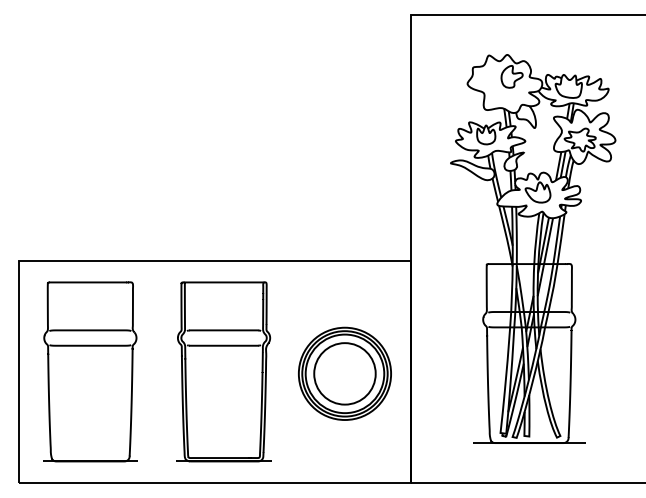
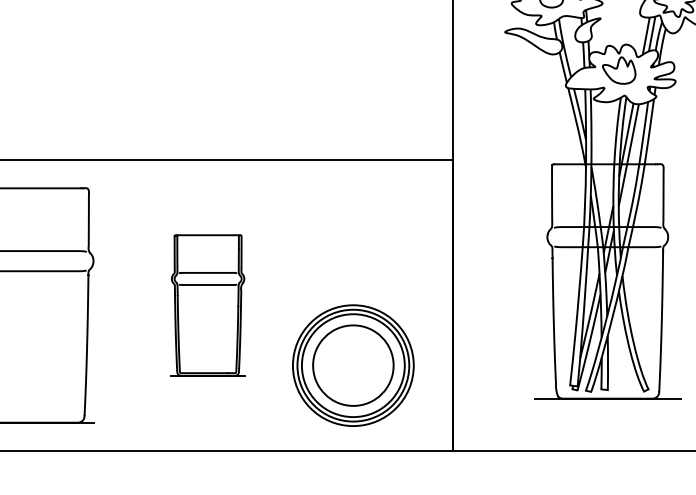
part: (223, 371) -> (207, 304), size x0.6
part: (344, 373) -> (352, 365), moved

